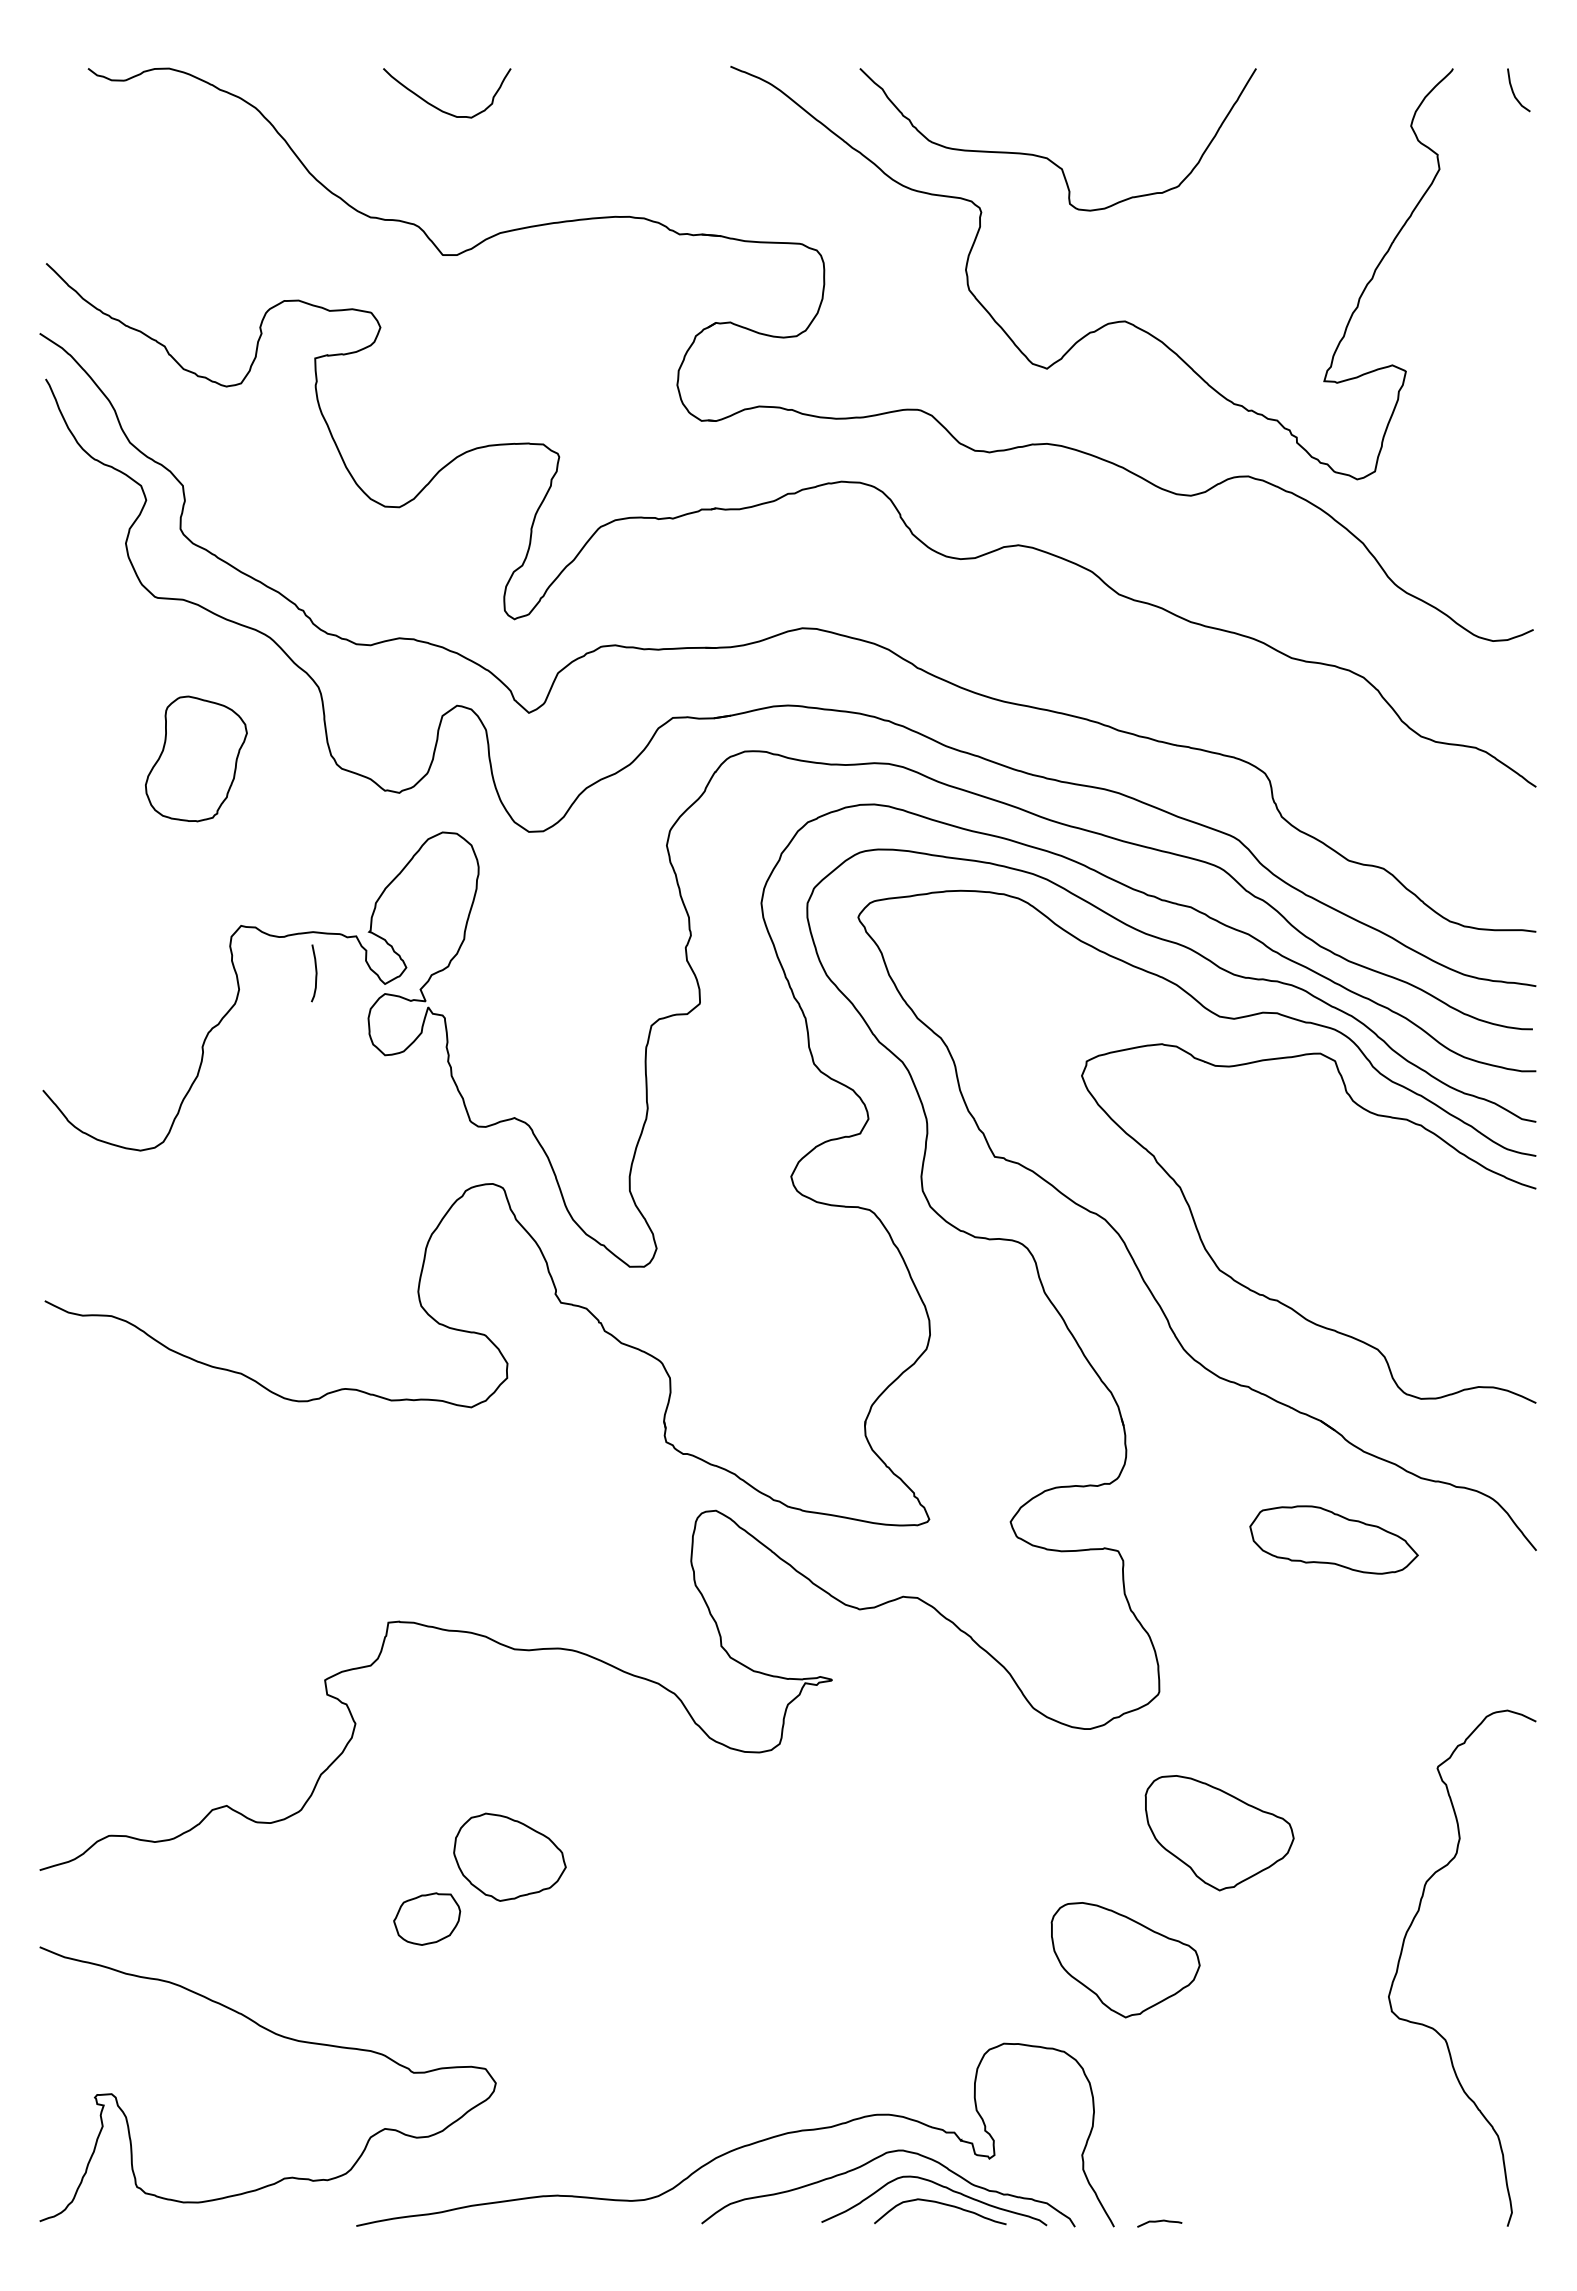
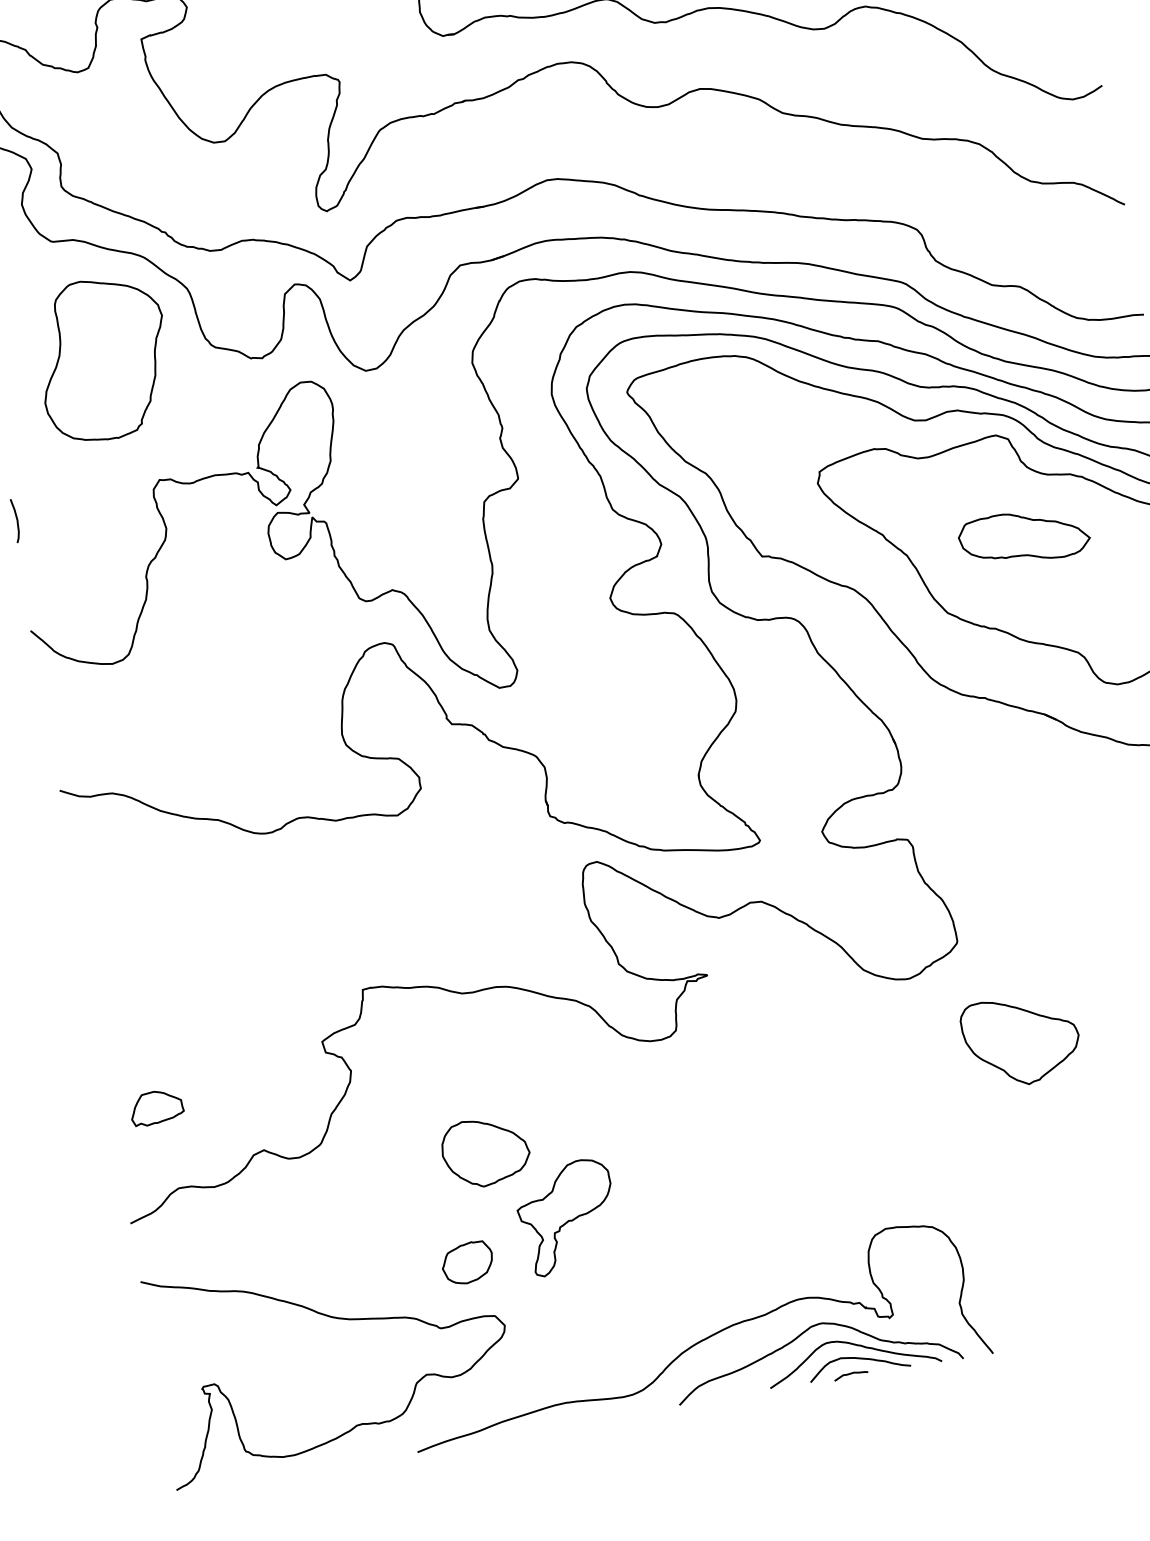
part: (196, 758) -> (103, 358), size x1.67
curve: (315, 973) -> (16, 520), moved
part: (1333, 1539) -> (1023, 536), moved
part: (98, 1727) -> (156, 1107), added
part: (427, 1918) -> (467, 1262), moved
part: (599, 1958) -> (567, 1217), added
part: (1125, 1960) -> (966, 1149), removed
curve: (1158, 2222) -> (850, 1374), moved

